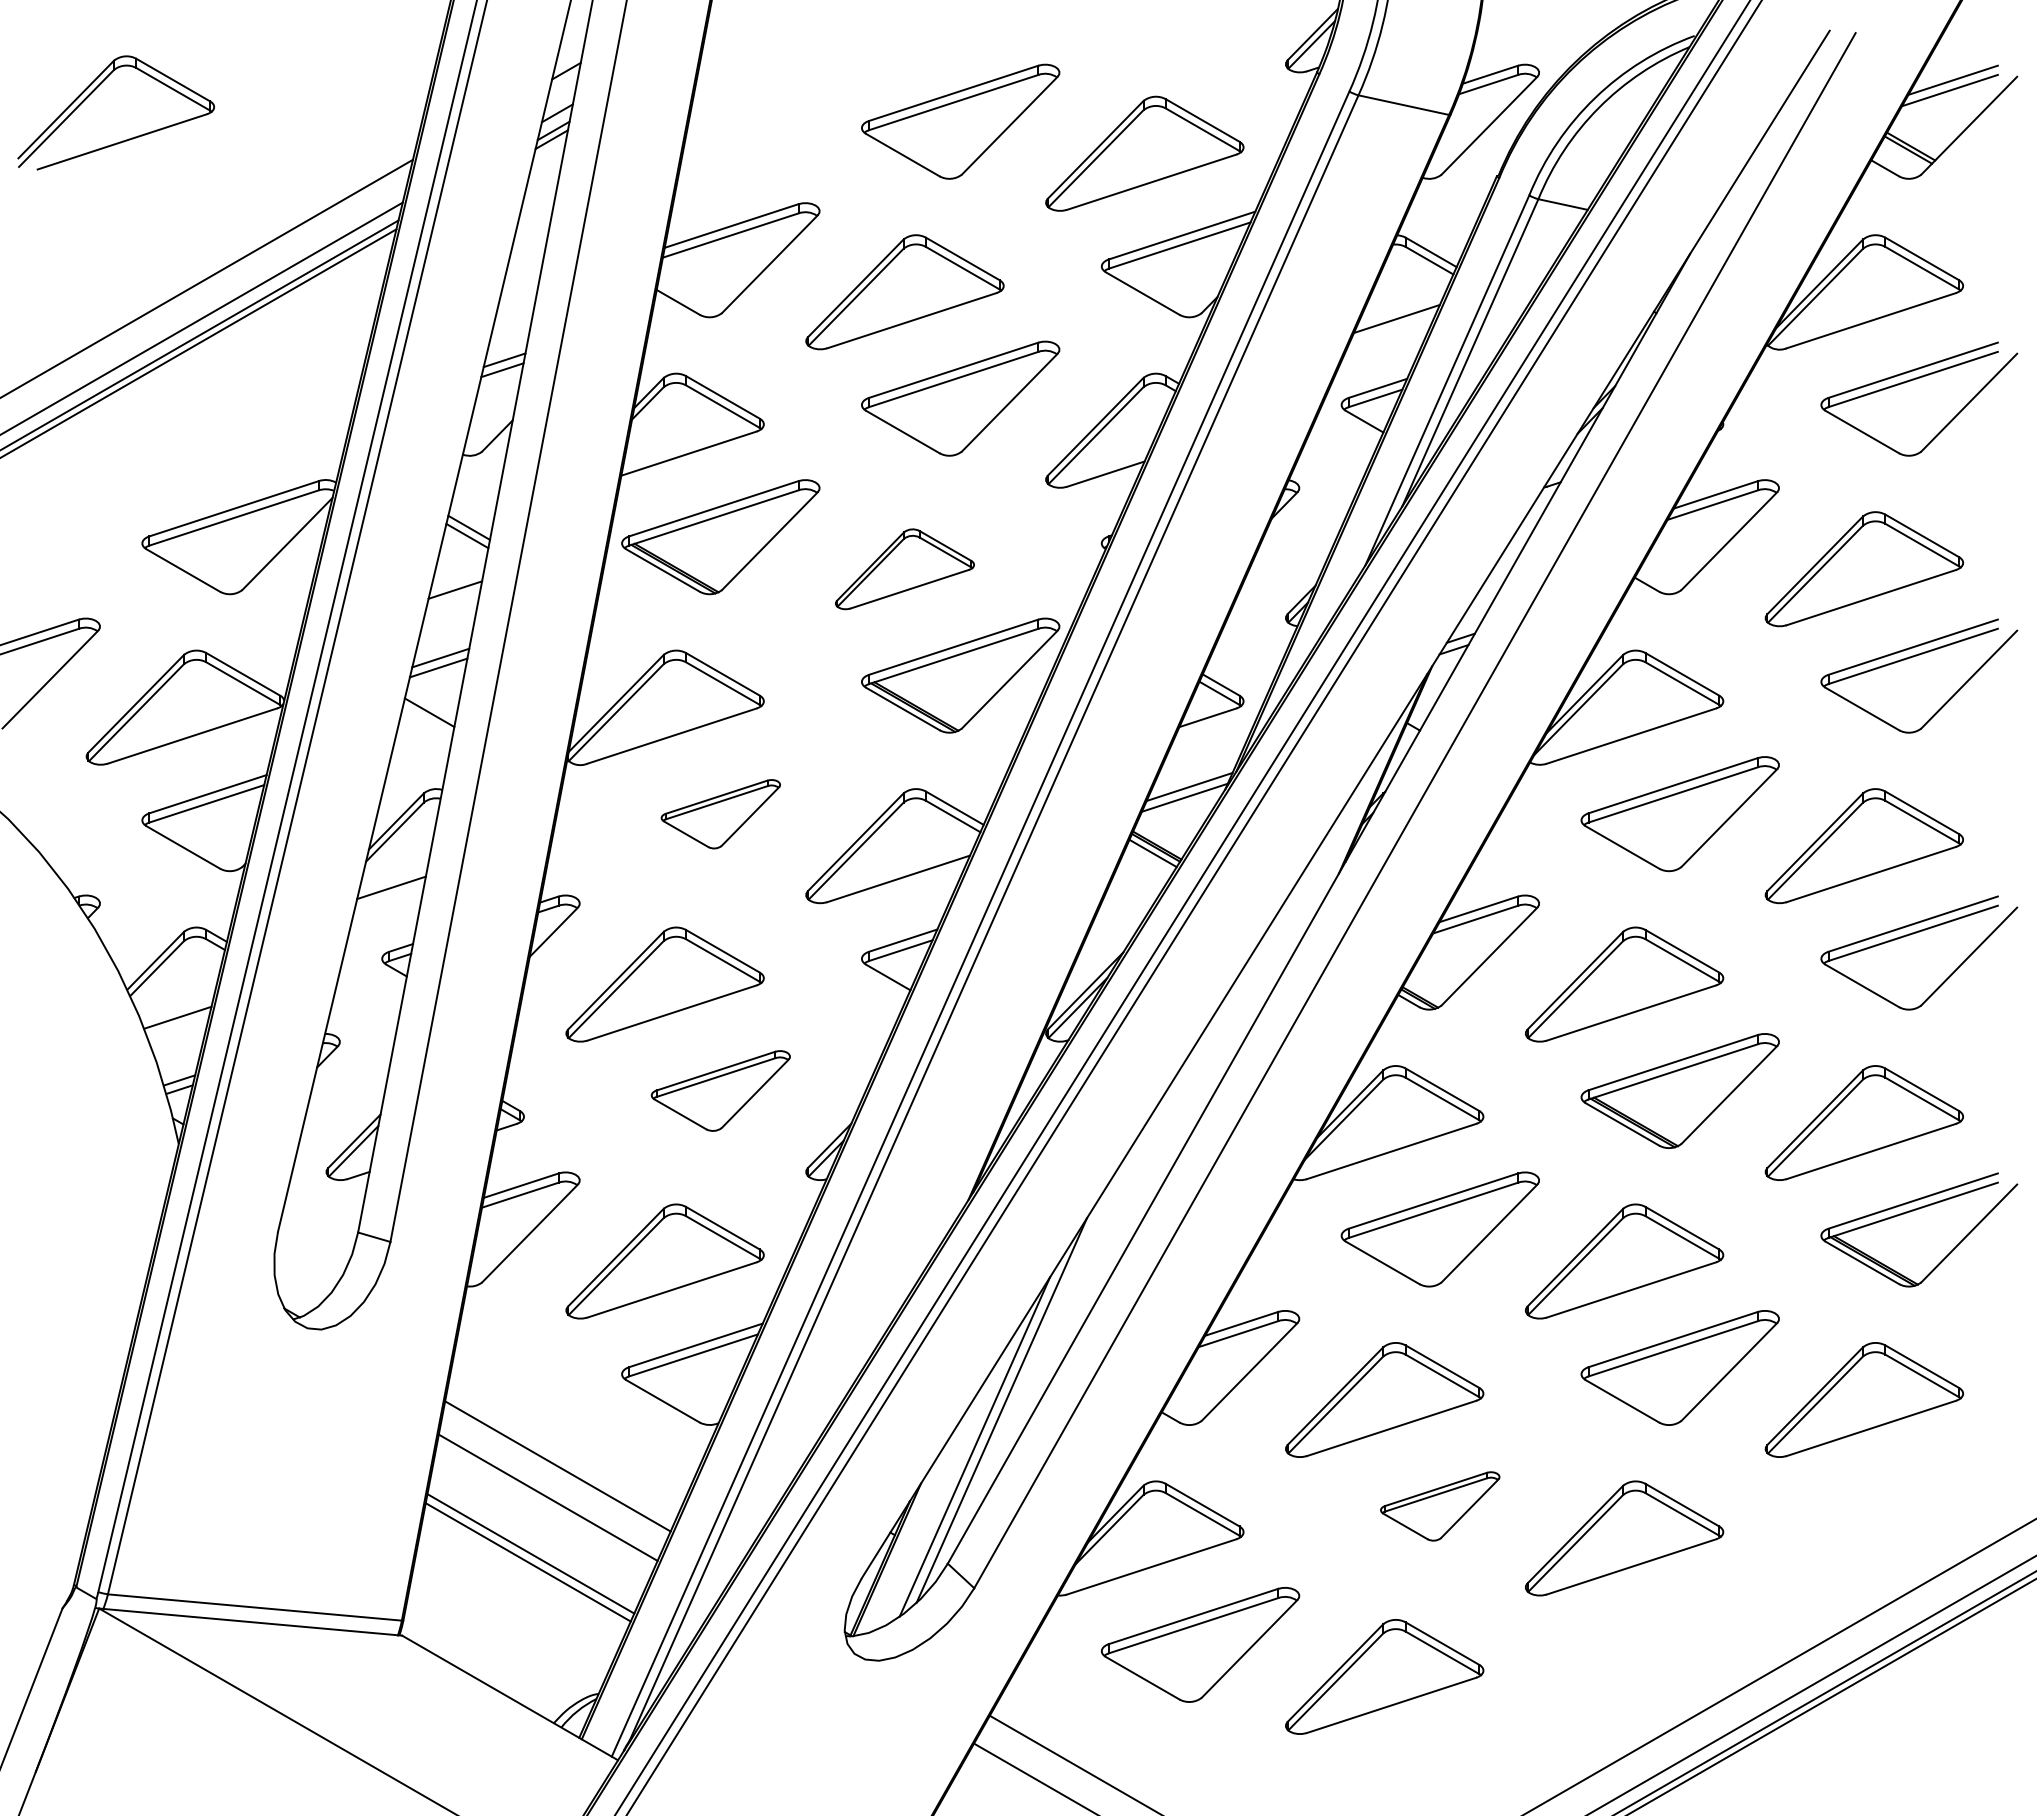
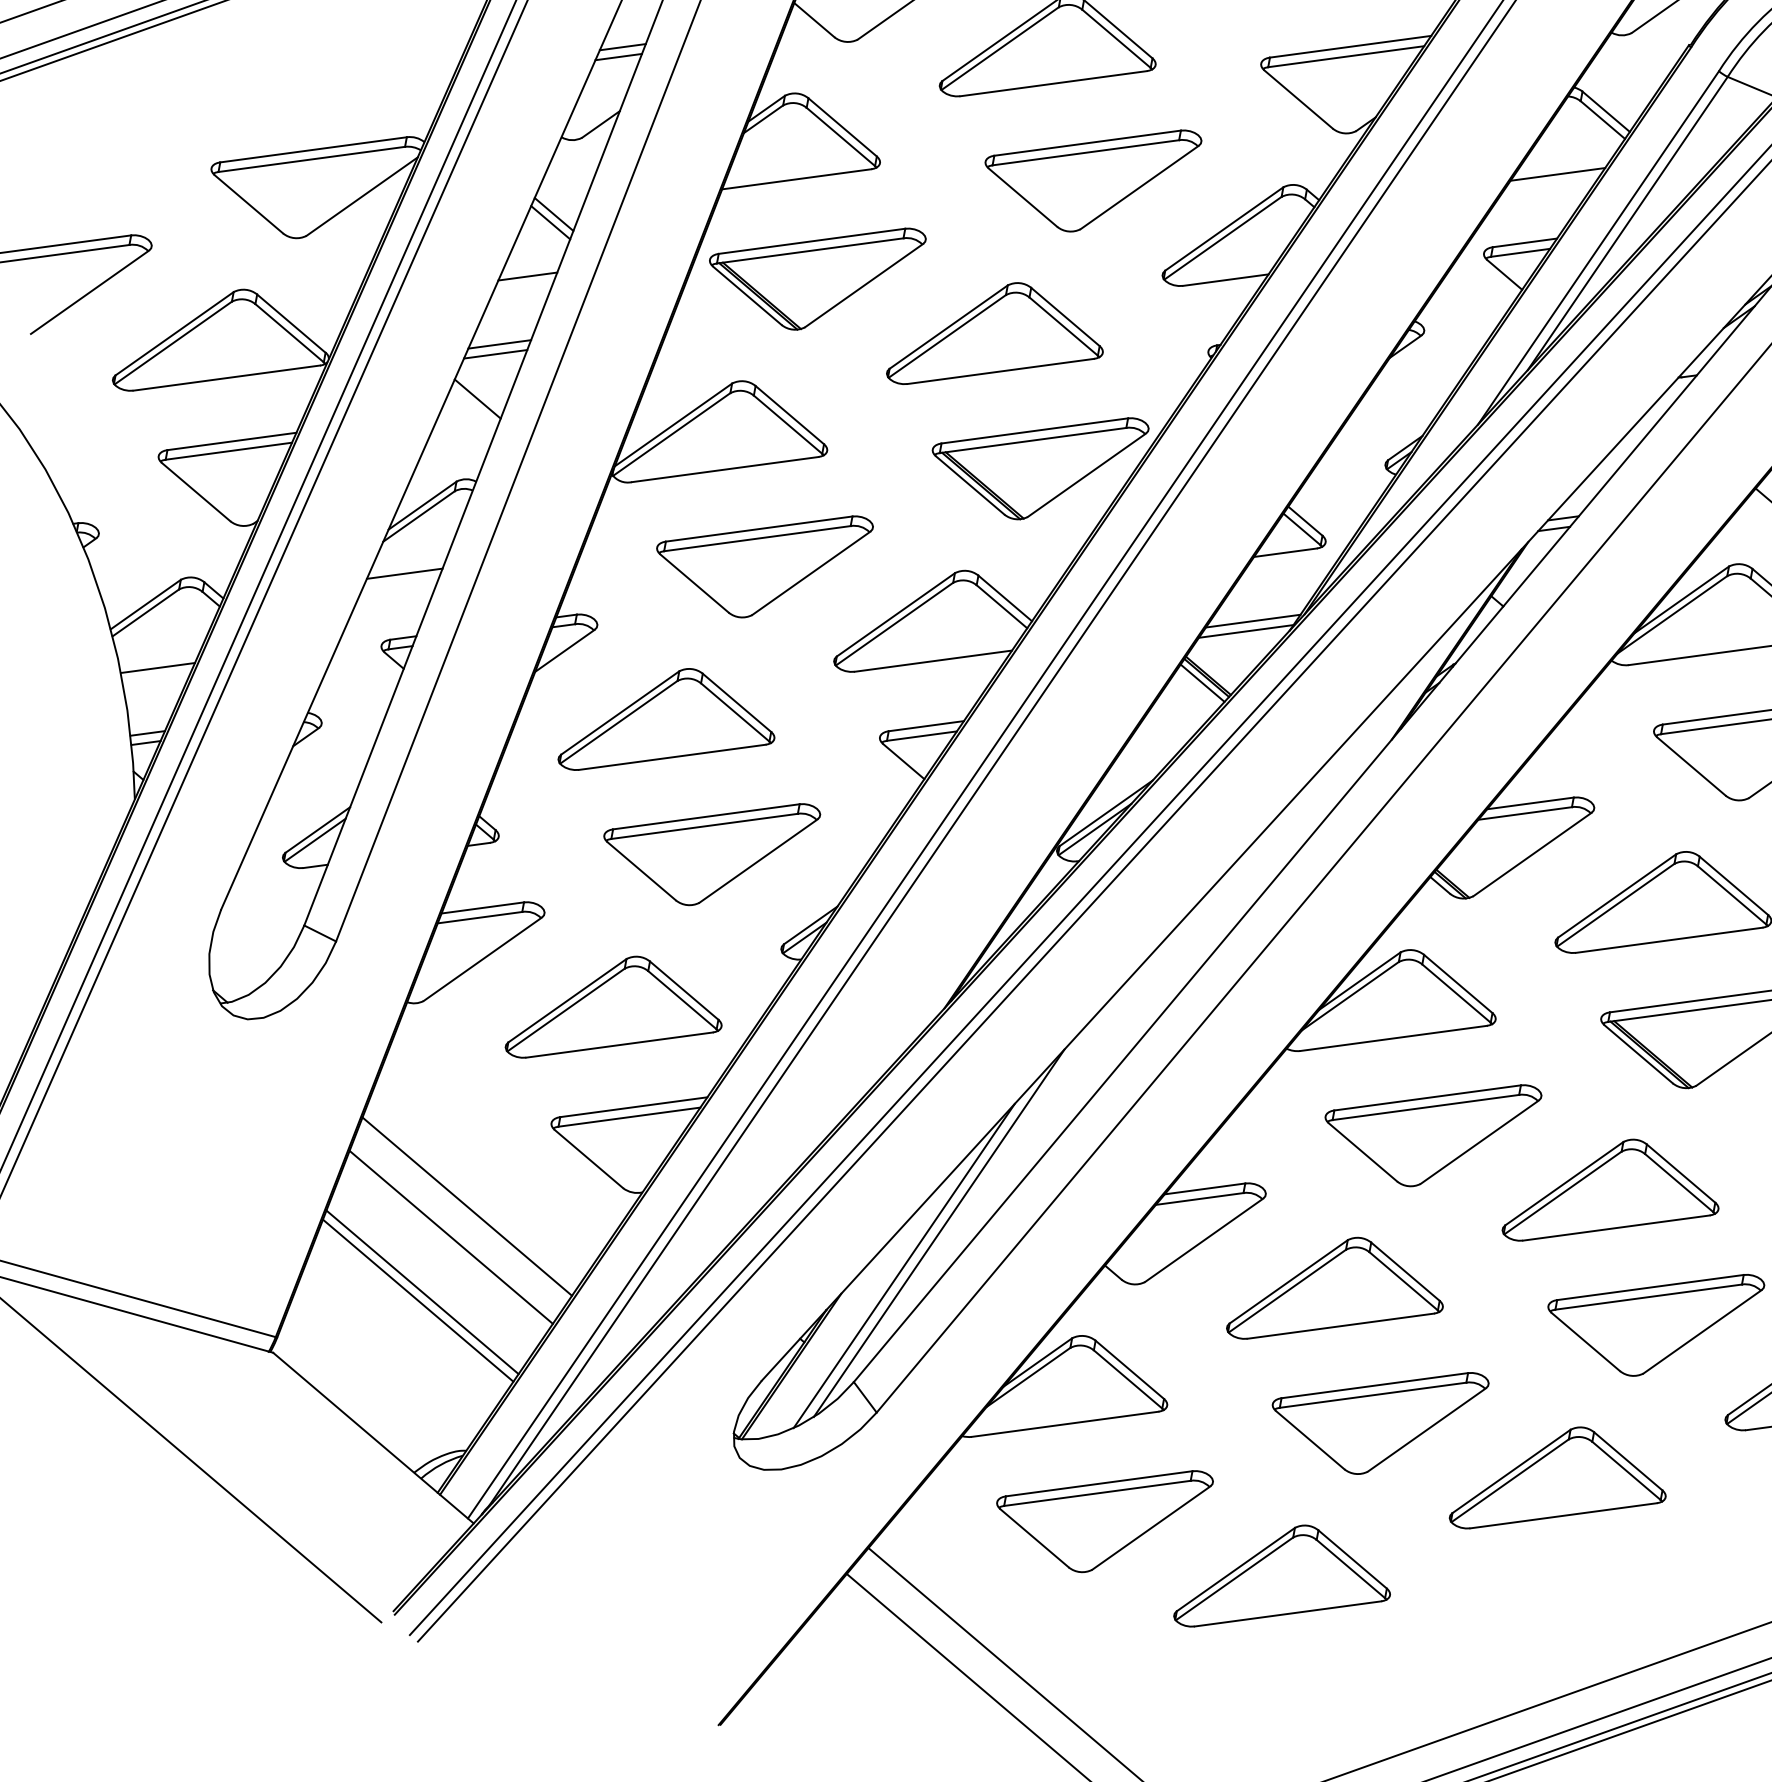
part: (904, 569) -> (998, 340), size x1.43
part: (720, 814) -> (760, 560), size x1.67
part: (720, 1090) -> (707, 847), size x1.43
part: (1439, 1506) -> (1375, 1416), size x1.67

